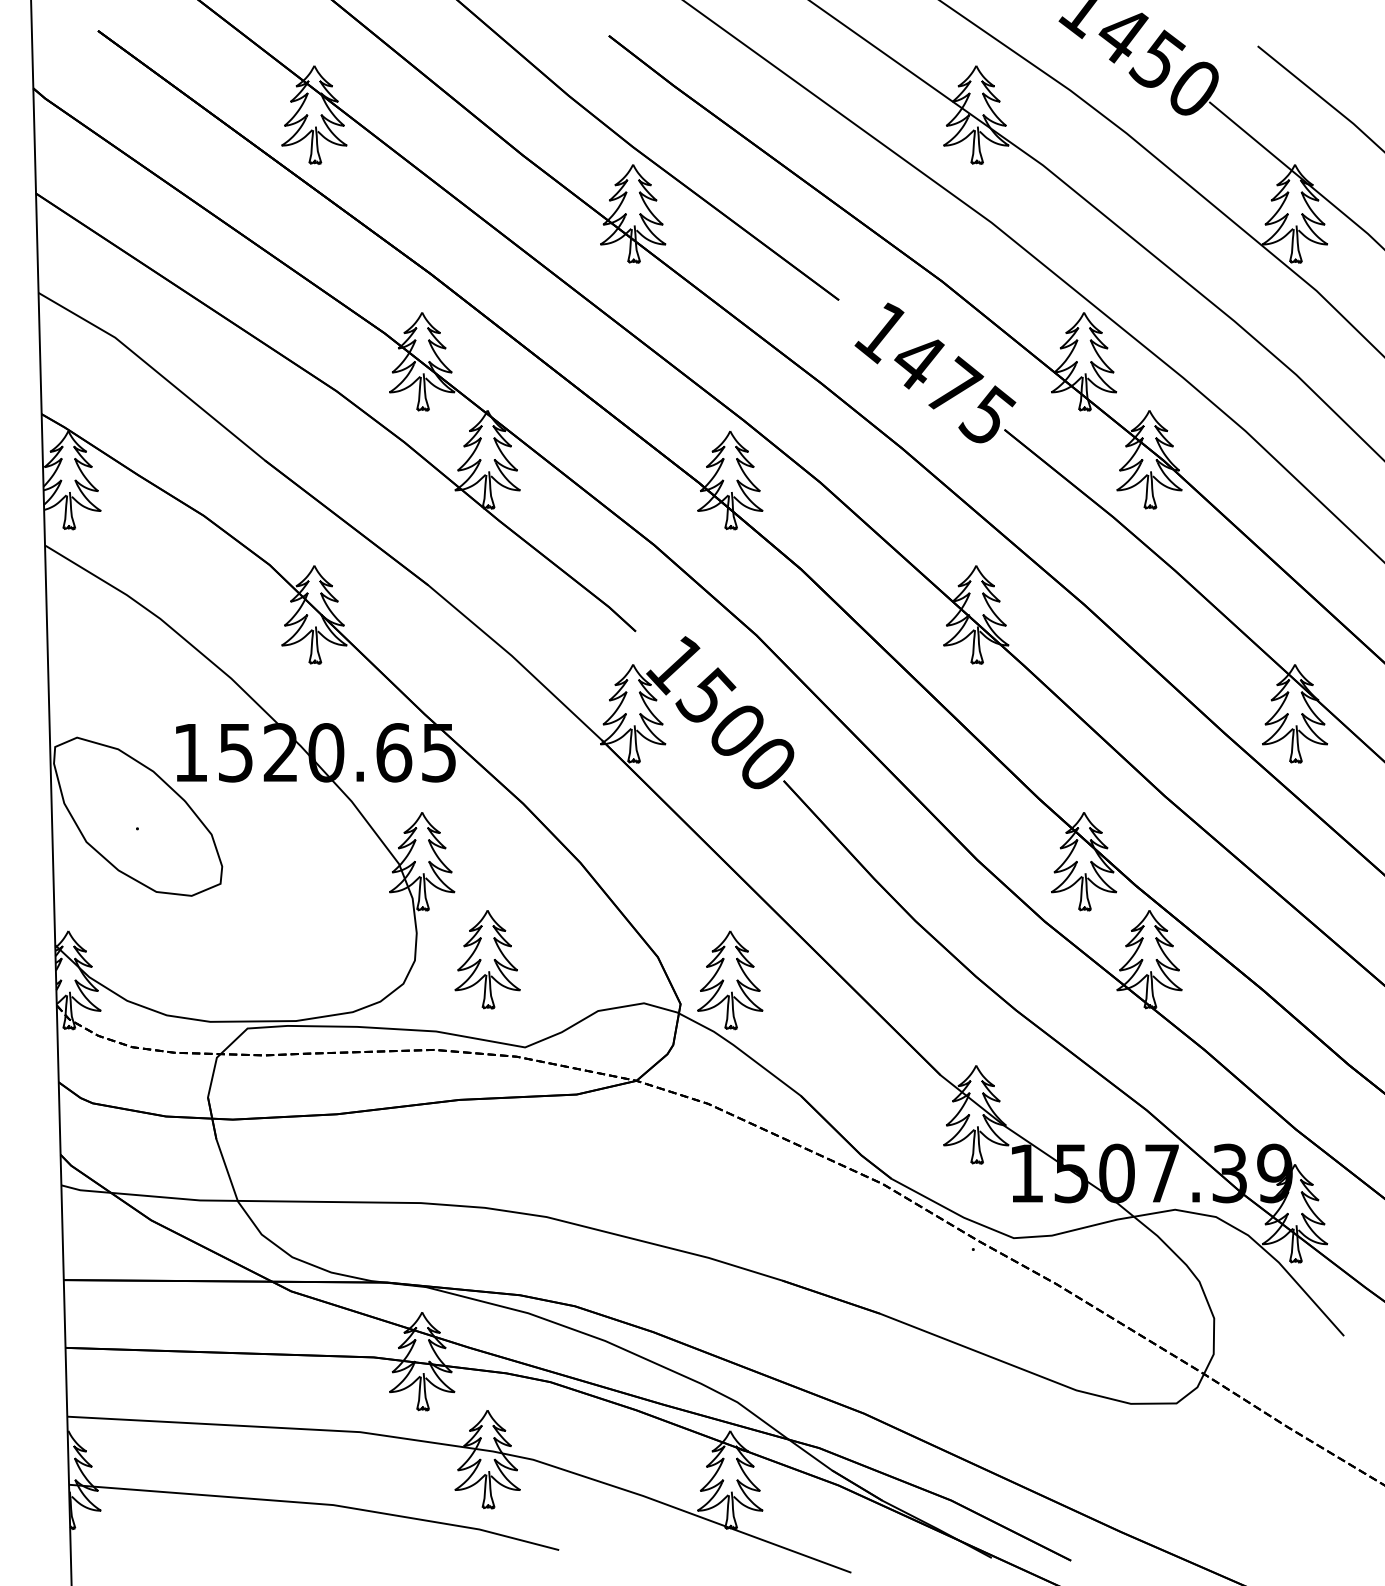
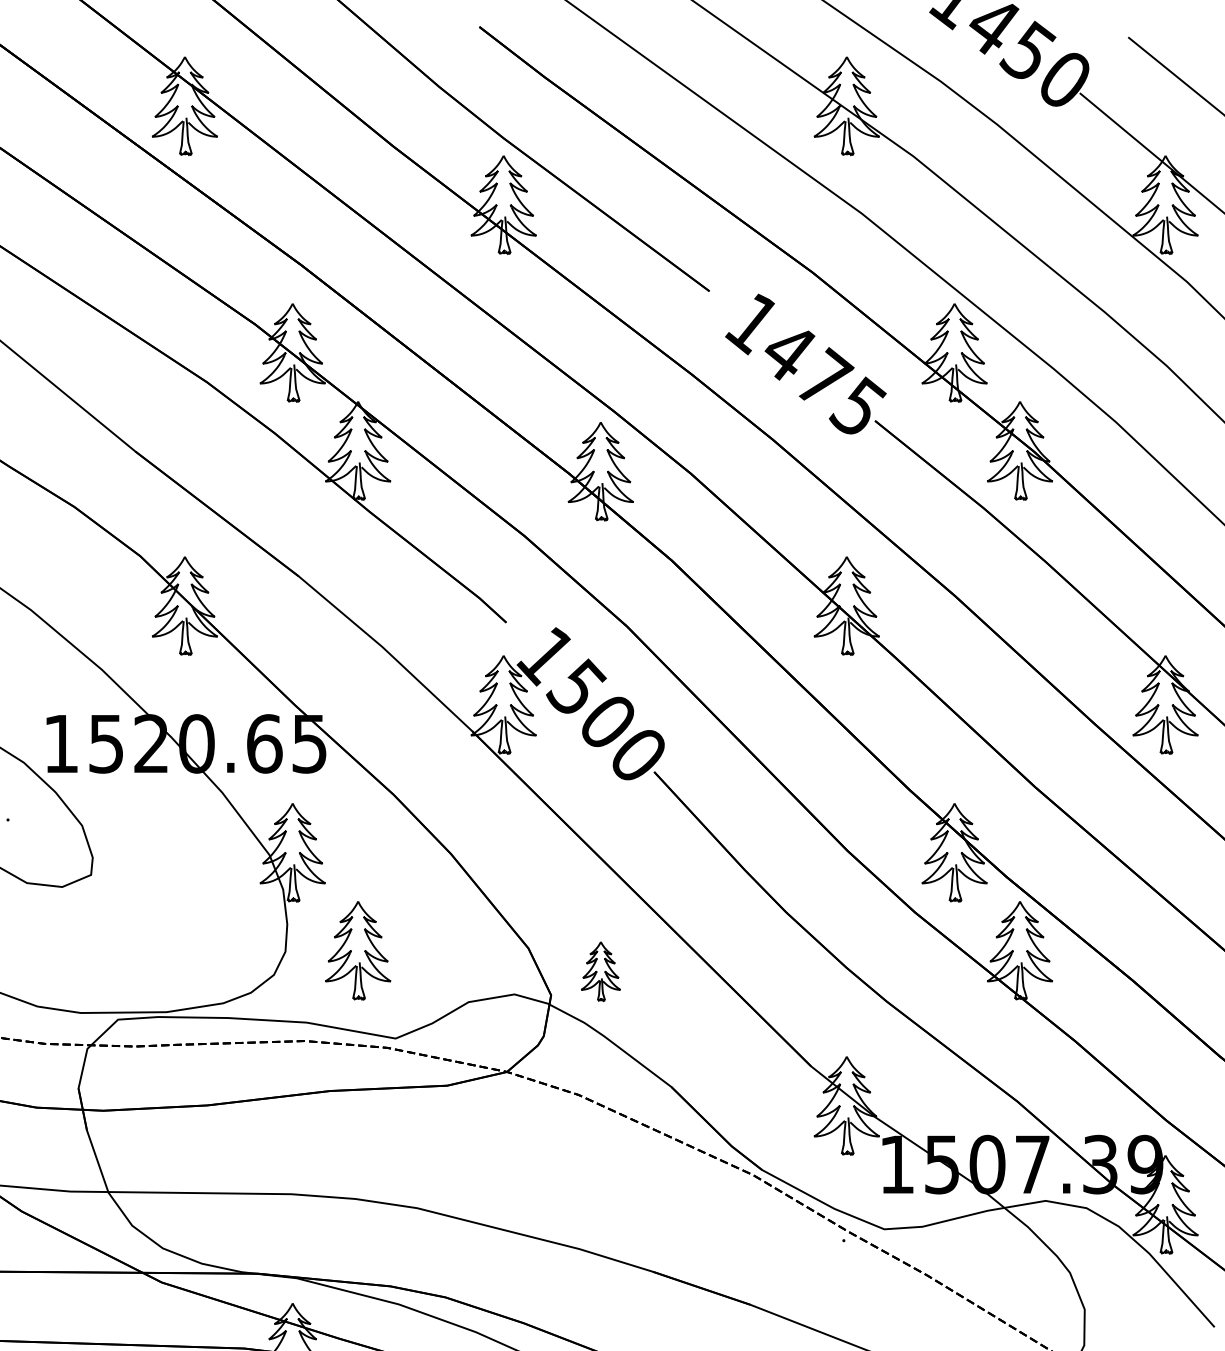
part: (730, 980) -> (601, 971), size x0.6

